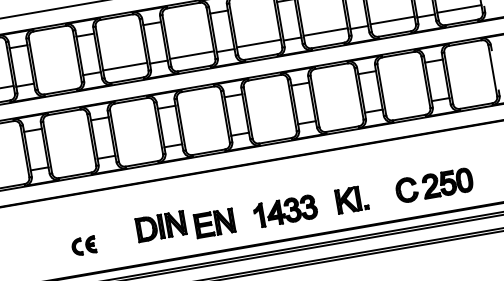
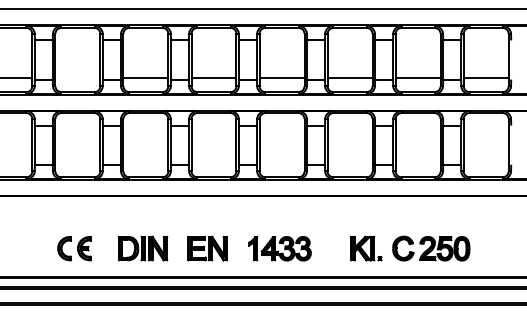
part: (352, 199) -> (366, 248), moved
part: (161, 226) -> (143, 248), moved
part: (83, 245) -> (74, 248), size x1.43

